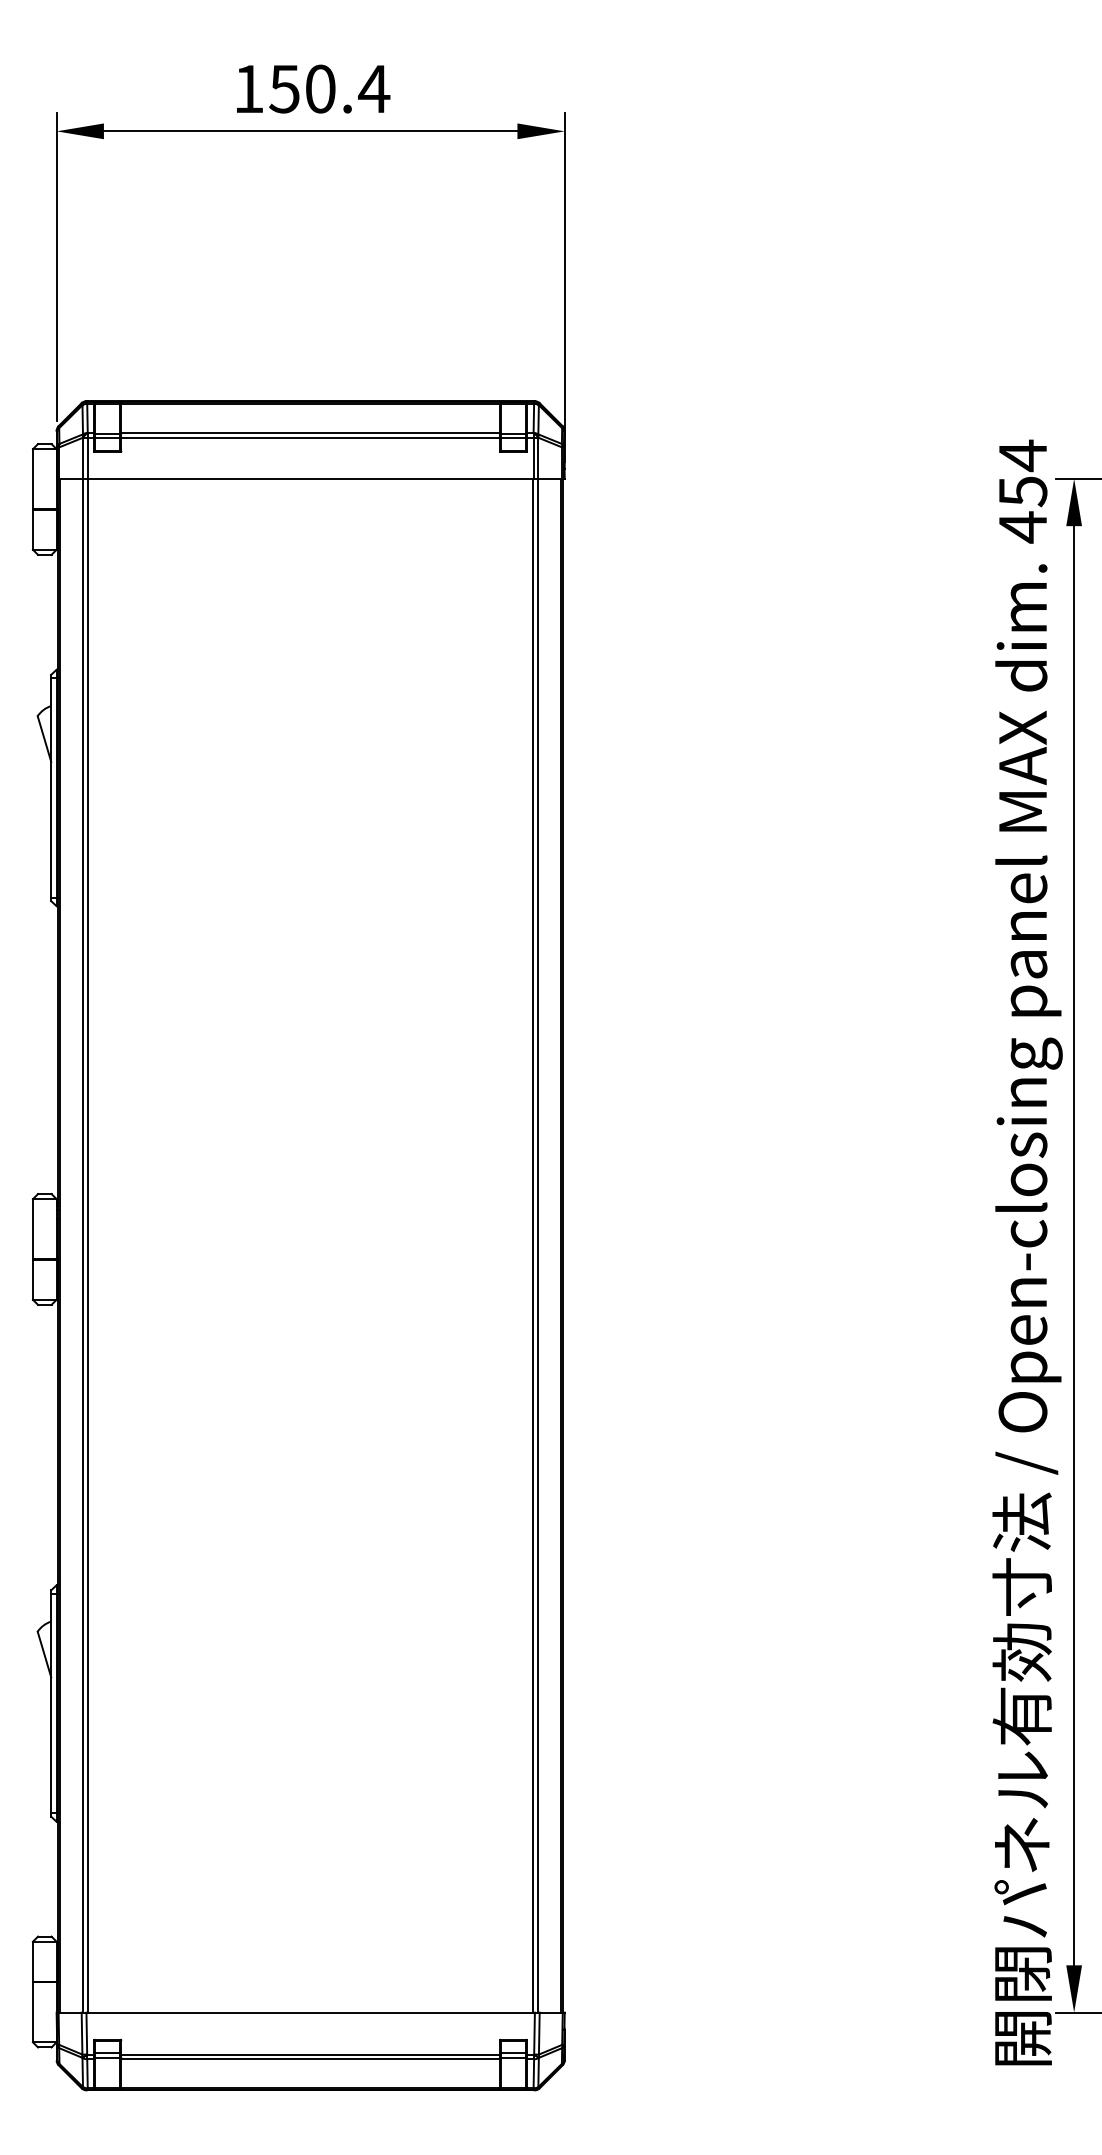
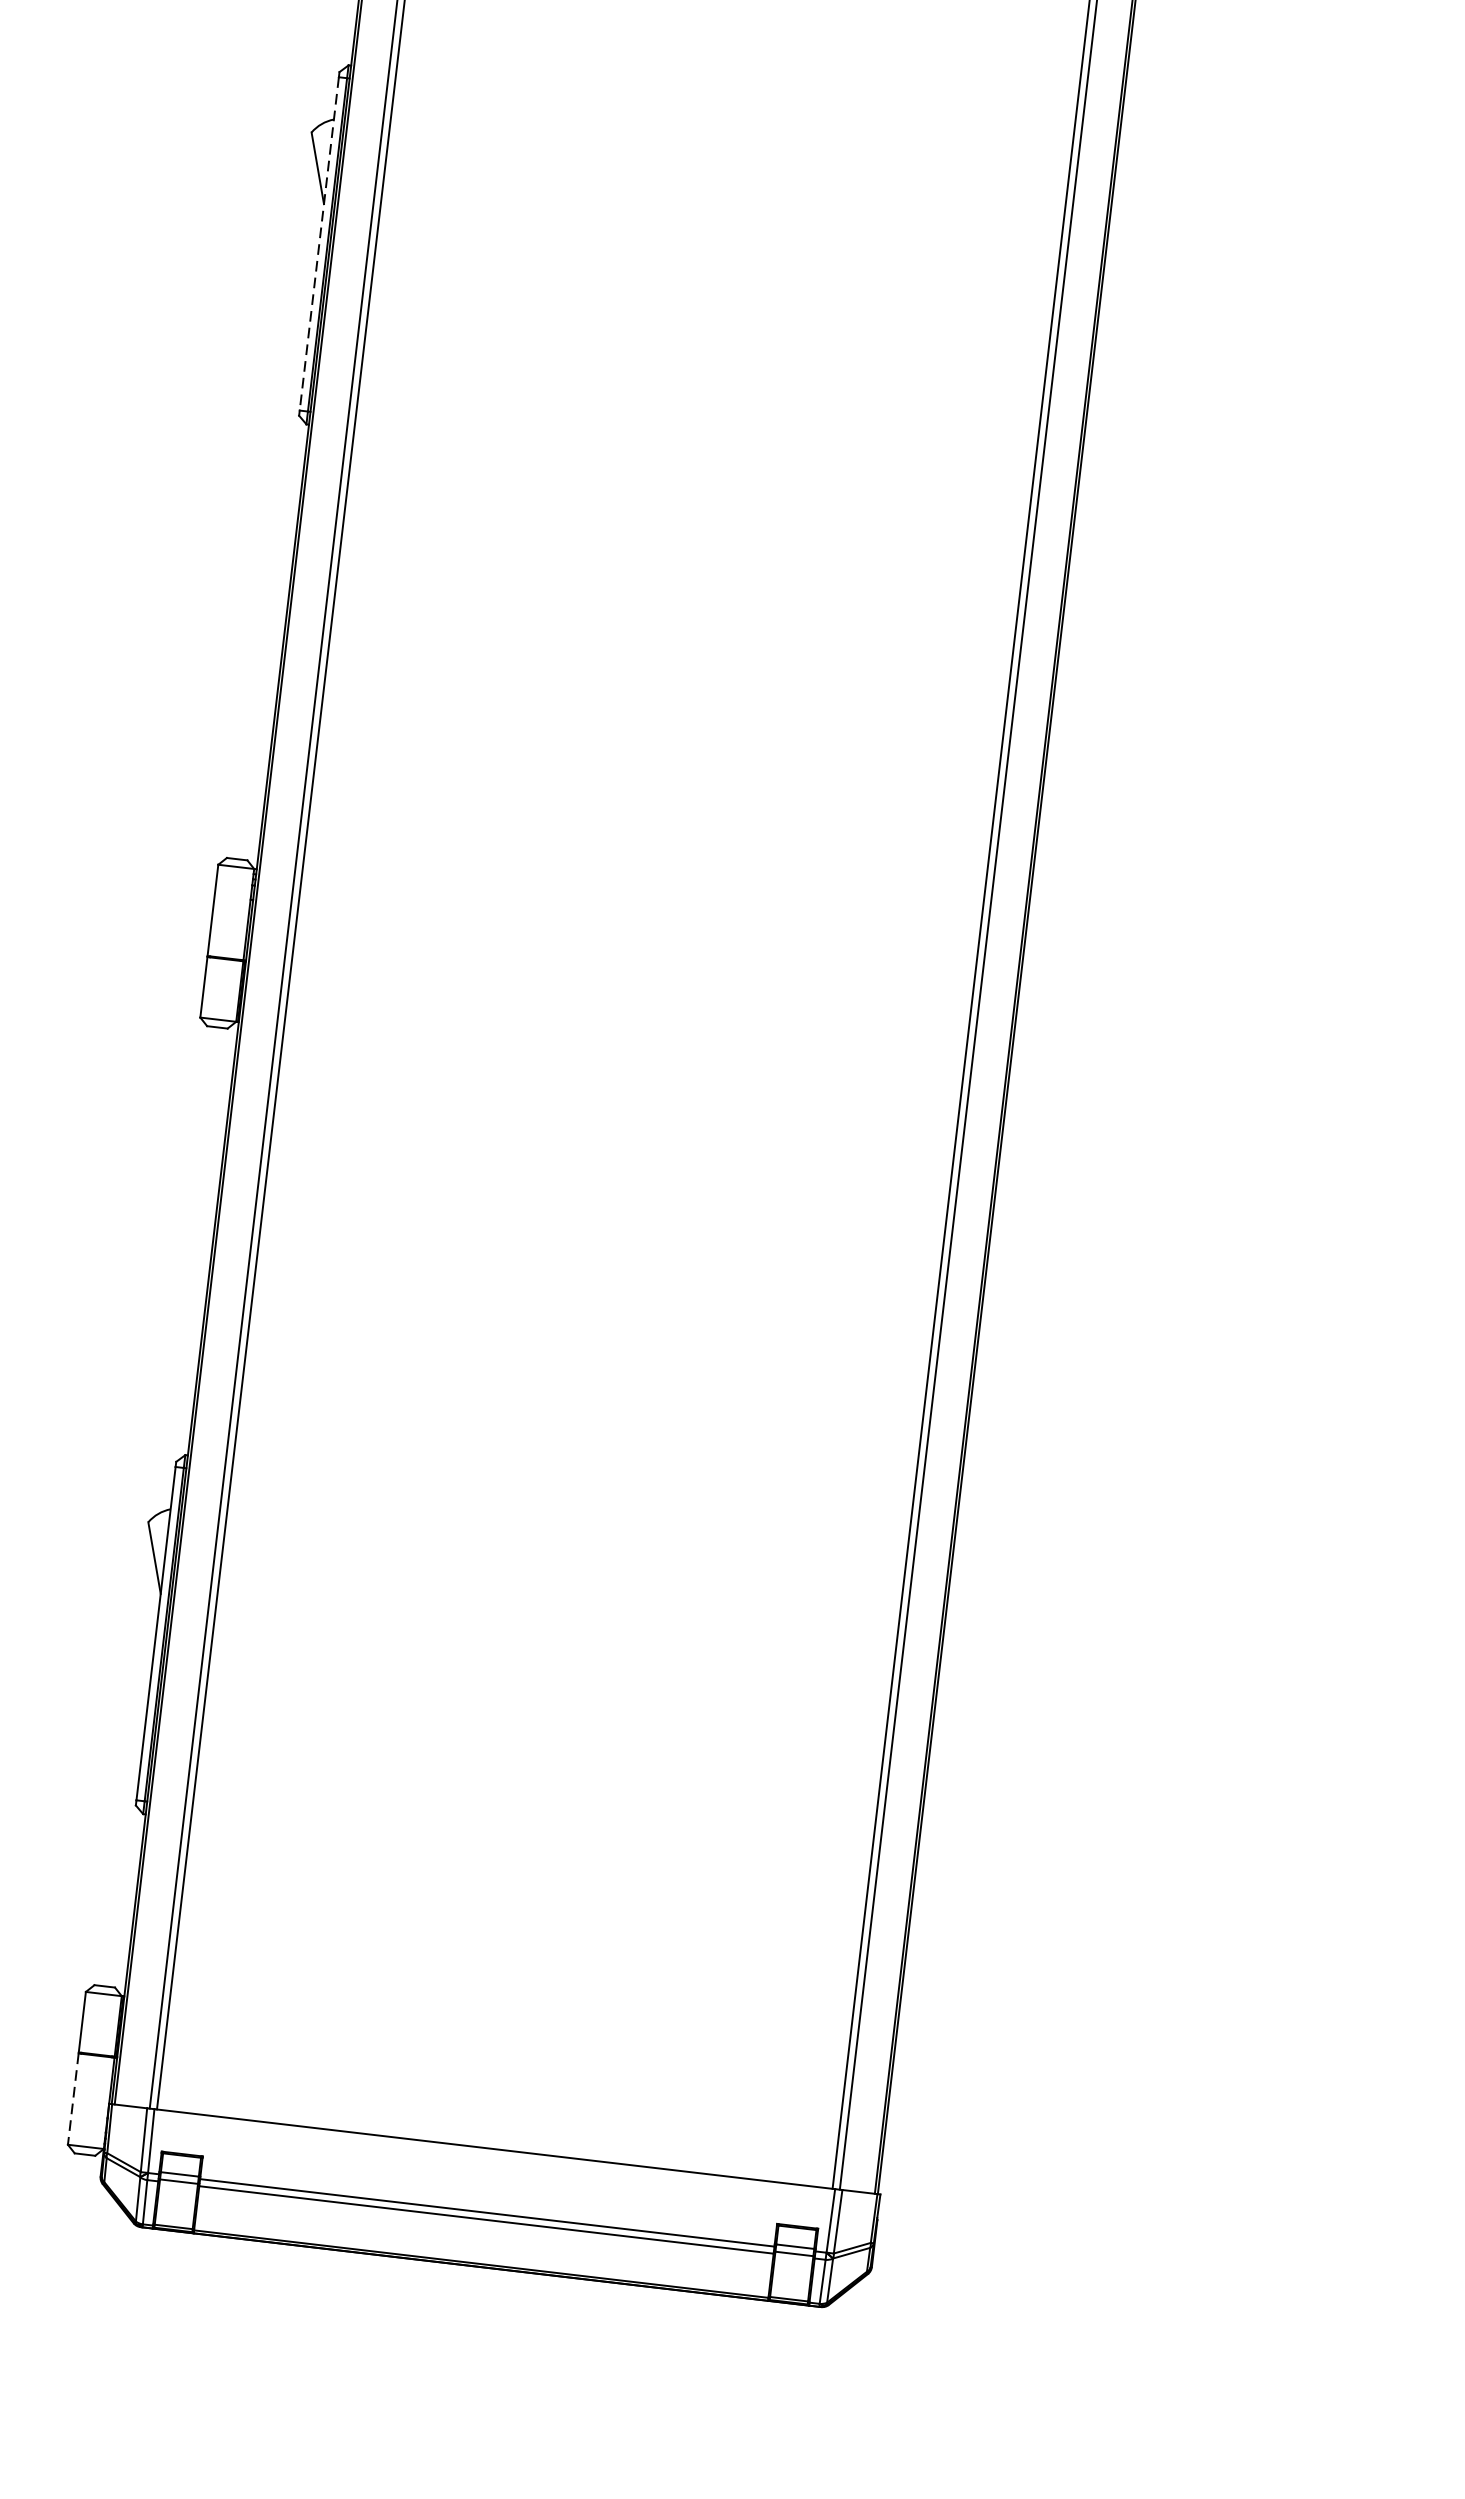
line: (51, 787) -> (319, 243), solid -> dashed
line: (32, 2012) -> (72, 2099), solid -> dashed

